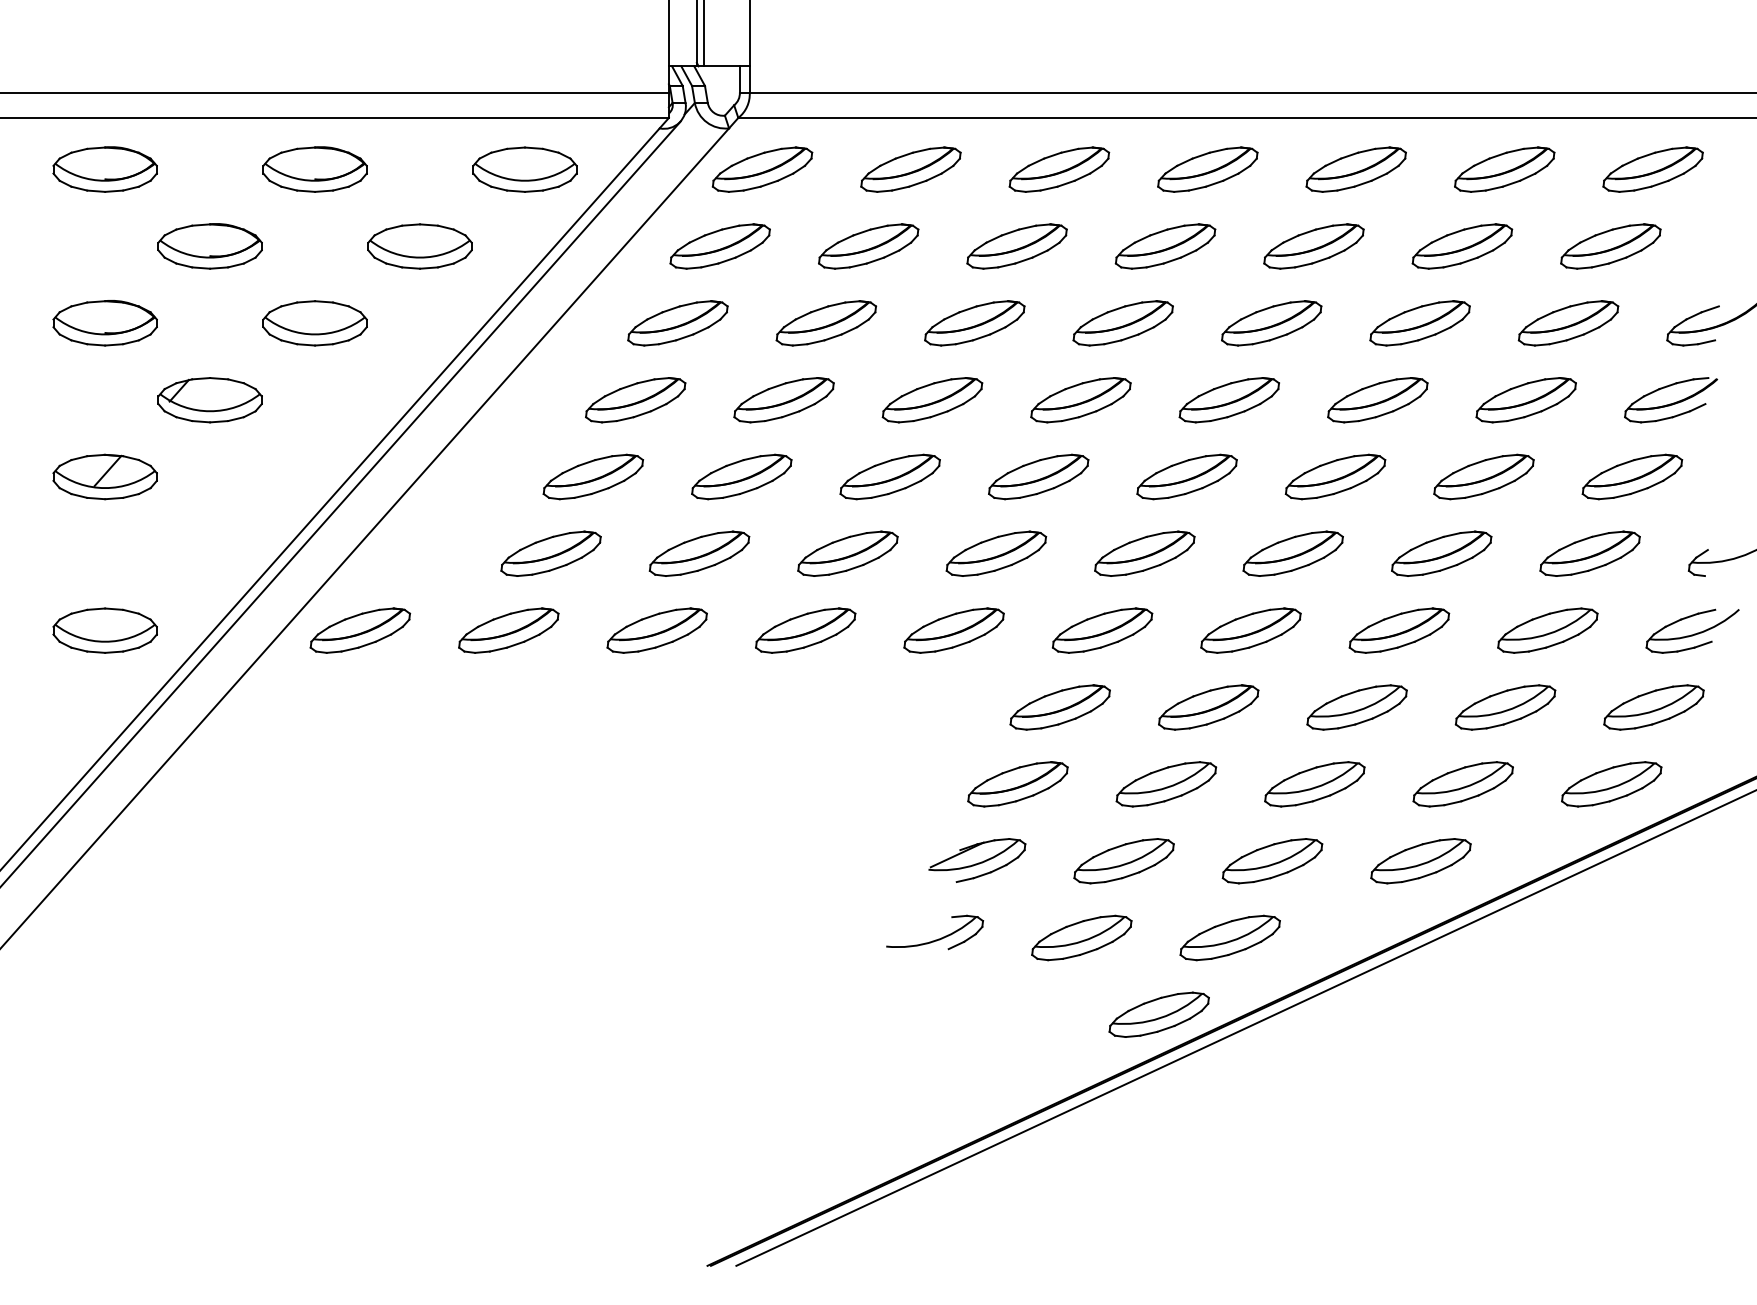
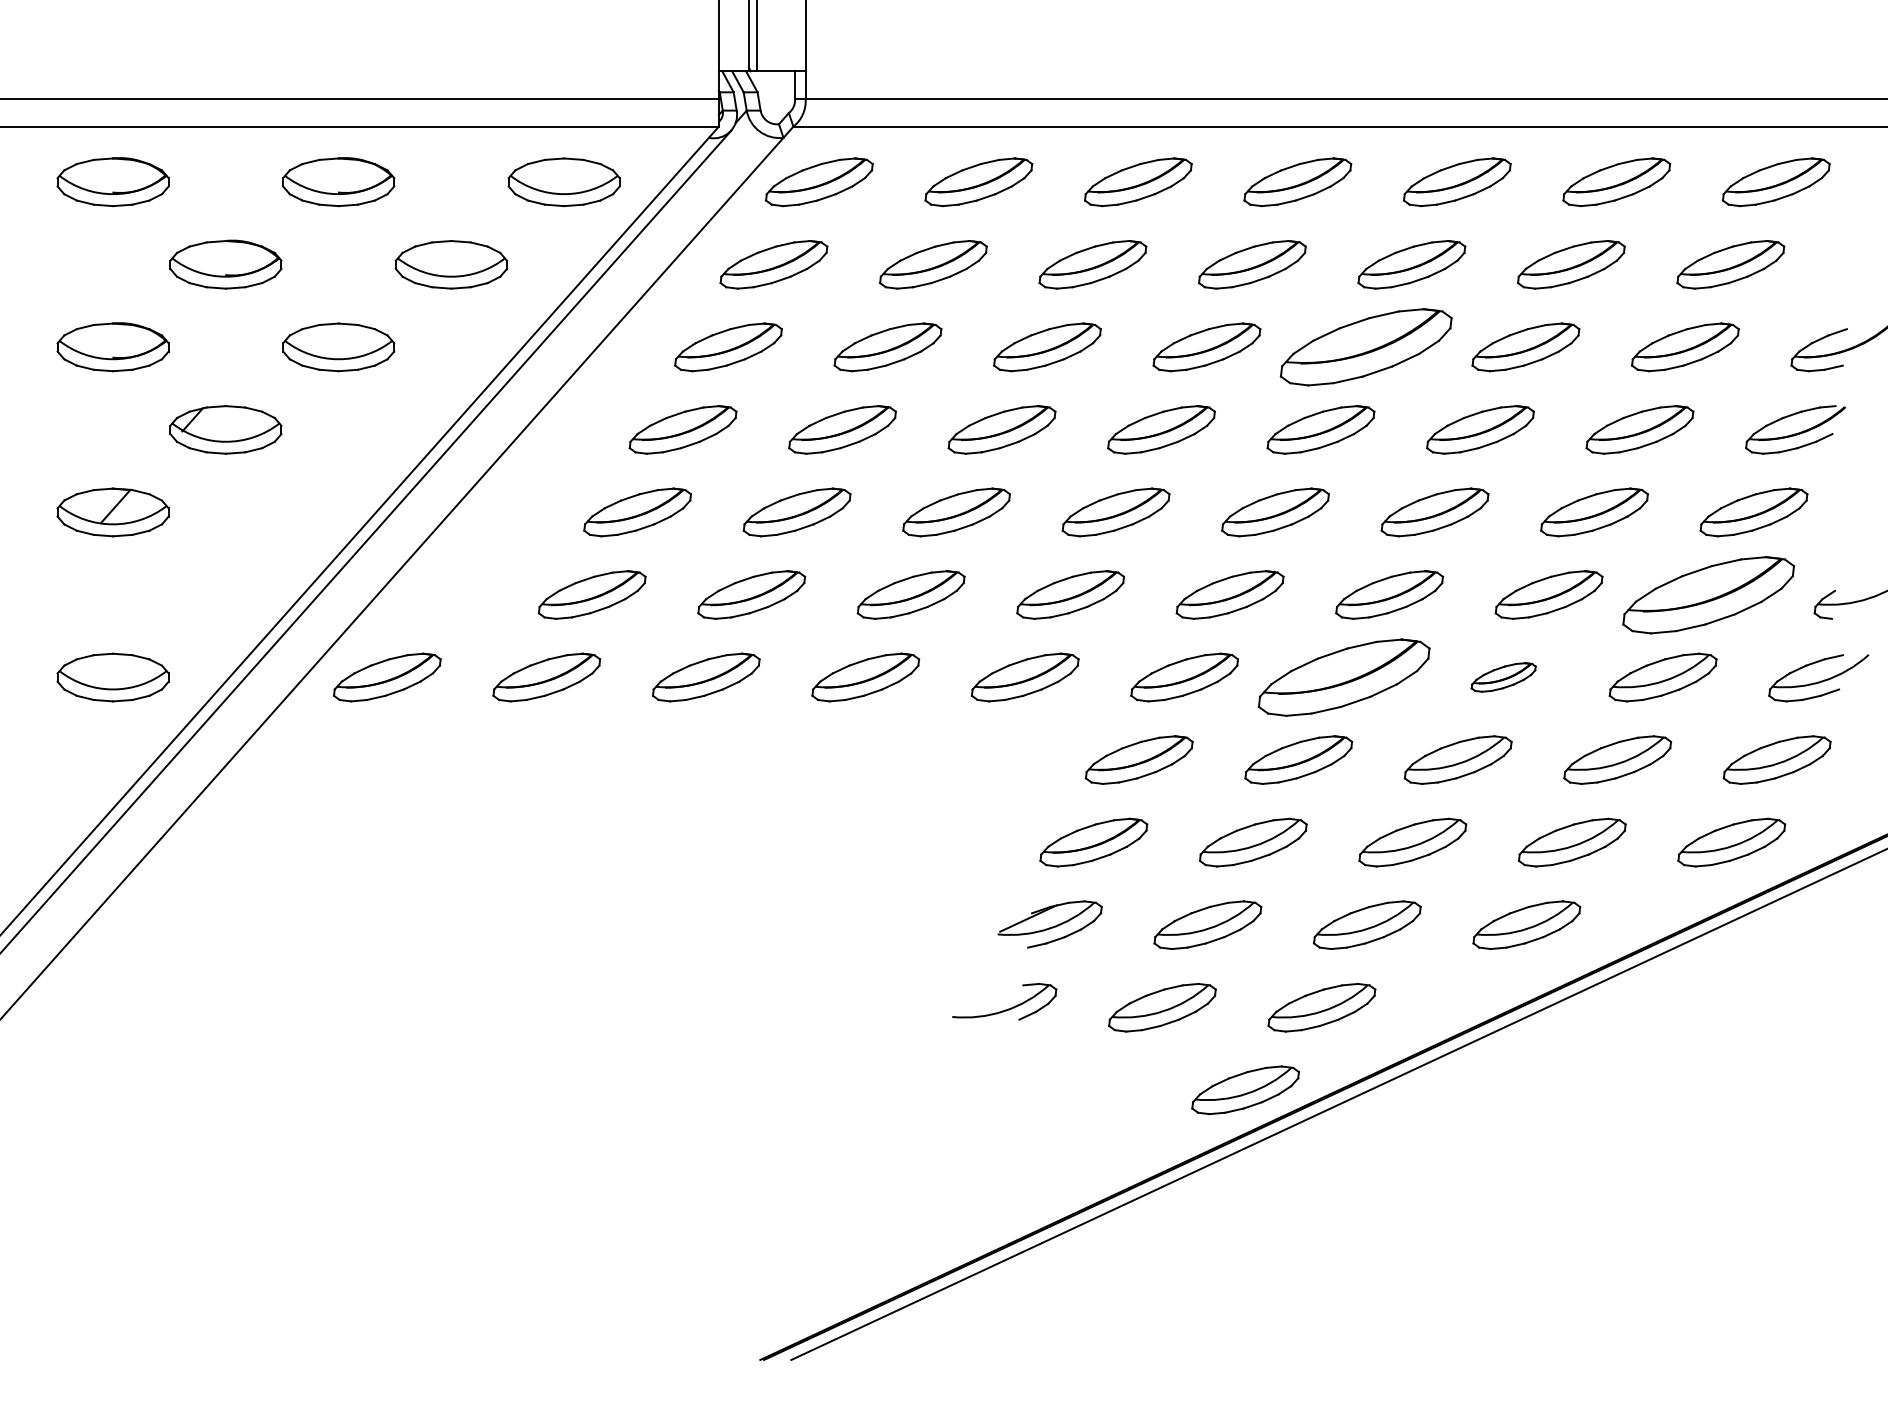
part: (1271, 323) -> (1366, 347), size x1.6
part: (1589, 553) -> (1707, 594), size x1.6
part: (1250, 630) -> (1343, 677), size x1.6
part: (1399, 630) -> (1503, 677), size x0.6

